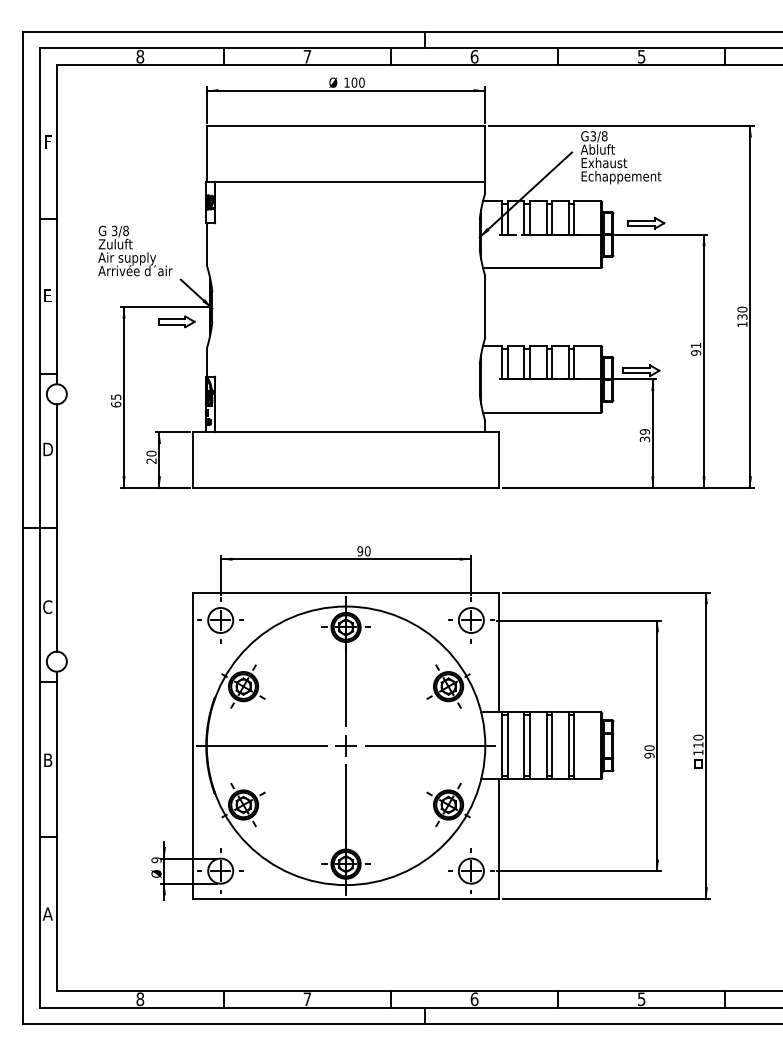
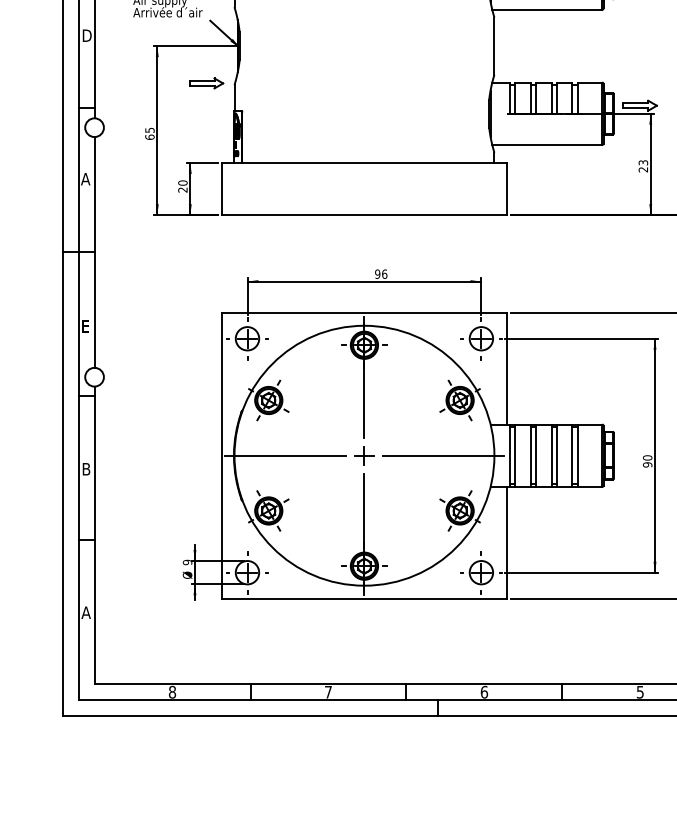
text: (48, 295) -> (86, 35), E -> D
part: (176, 321) -> (206, 83), moved
text: (645, 435) -> (643, 166), 39 -> 23
text: (47, 449) -> (85, 179), D -> A
text: (367, 550) -> (384, 273), 90 -> 96
text: (47, 607) -> (85, 326), C -> E

